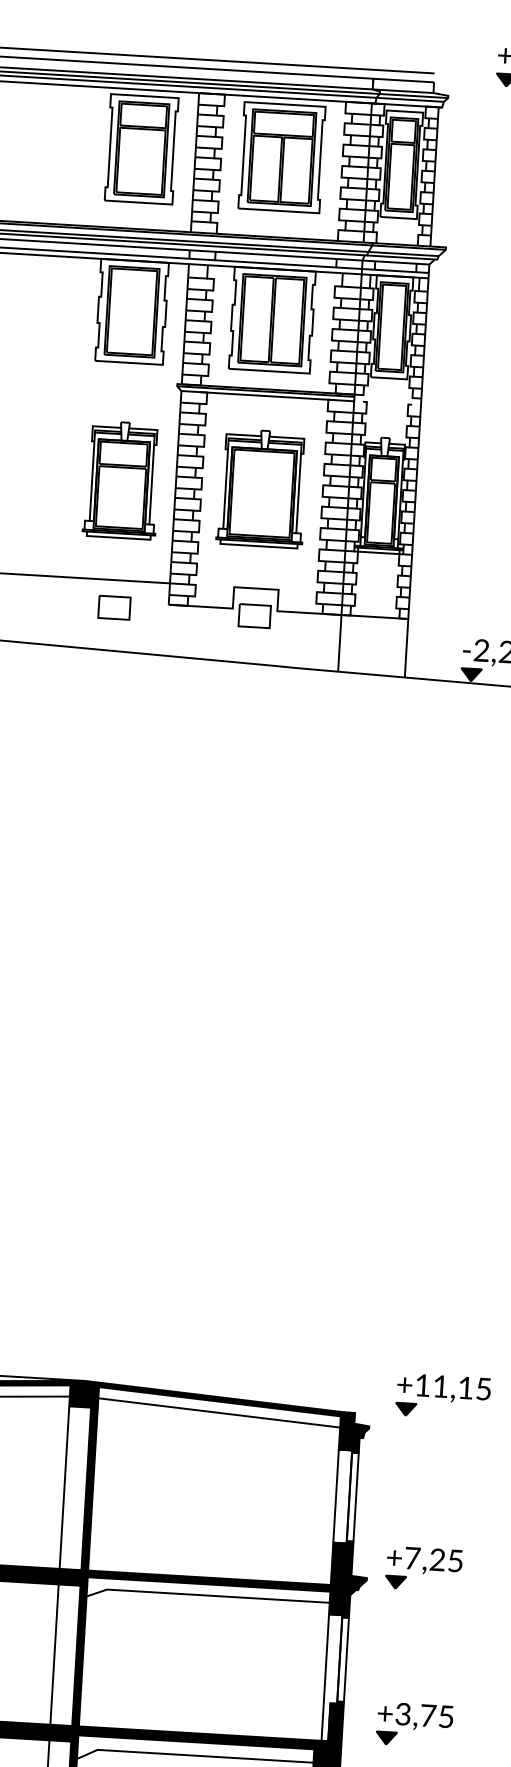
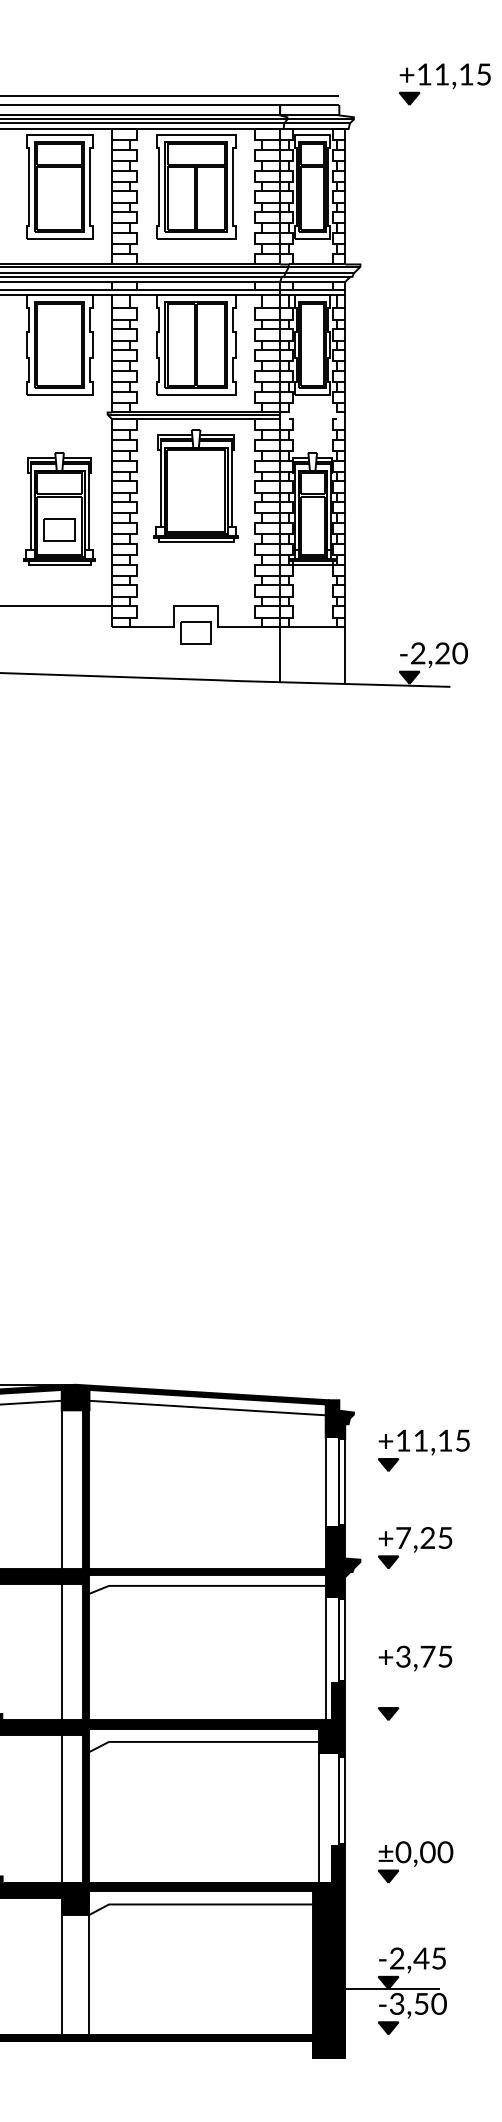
part: (261, 488) -> (195, 485), moved
part: (114, 607) -> (59, 529), moved
part: (442, 1396) -> (423, 1450), moved
text: (415, 1716) -> (415, 1658), moved

